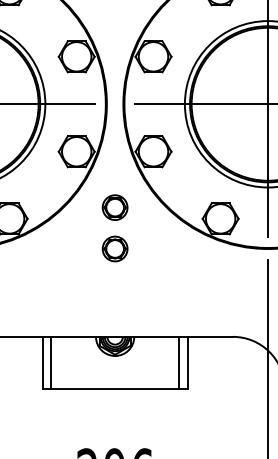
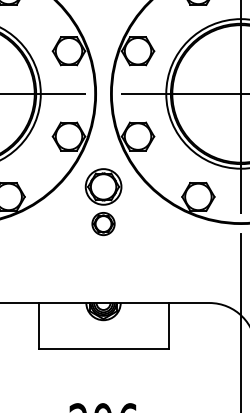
part: (114, 207) -> (102, 186), size x1.6
line: (51, 362) -> (46, 326), removed
line: (179, 362) -> (161, 326), removed

